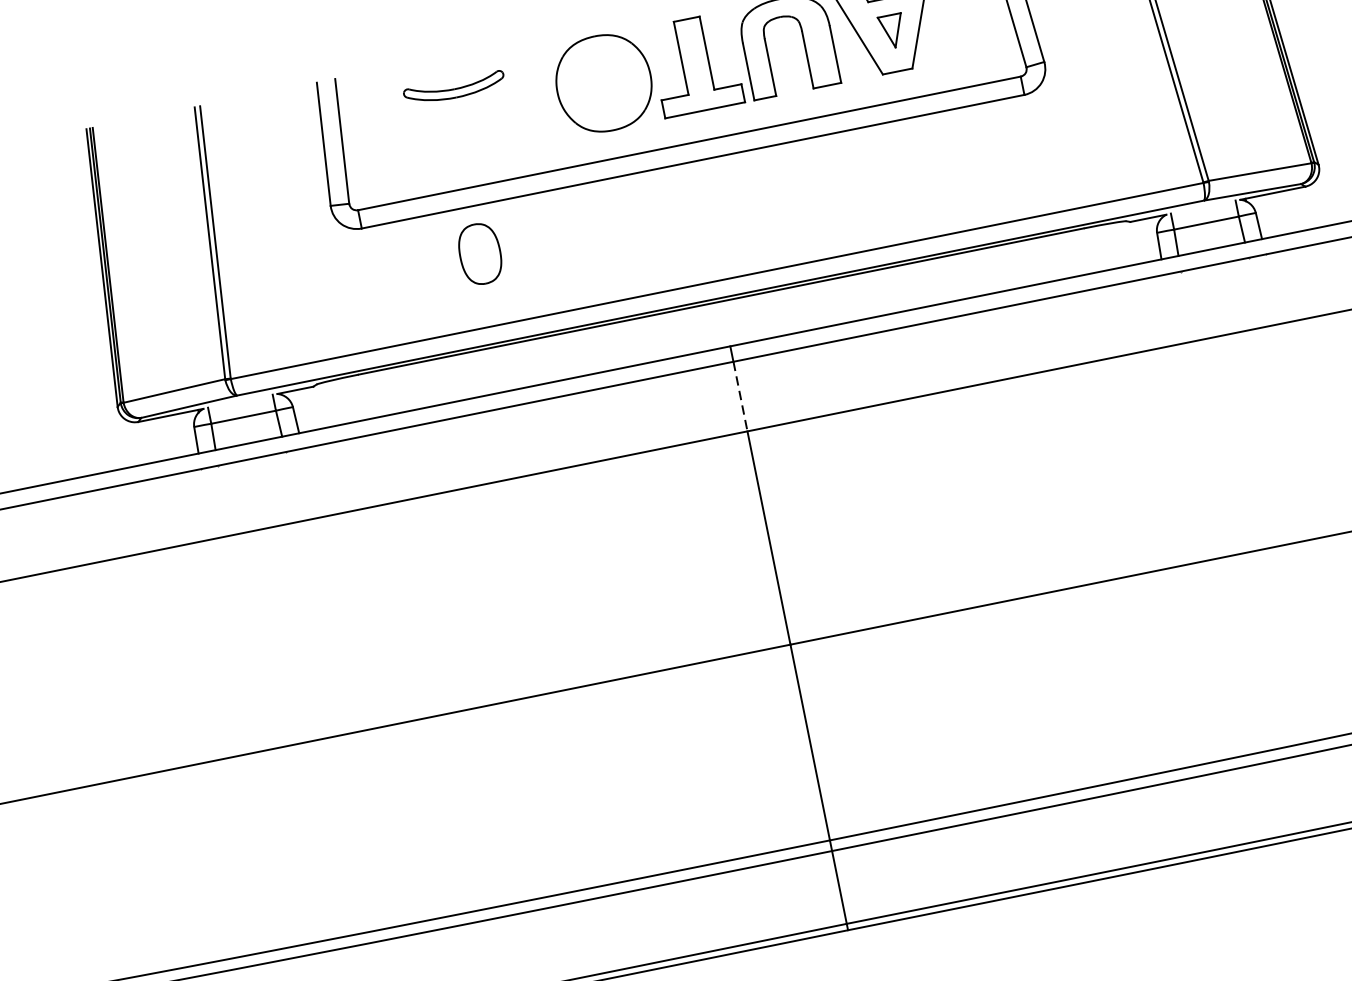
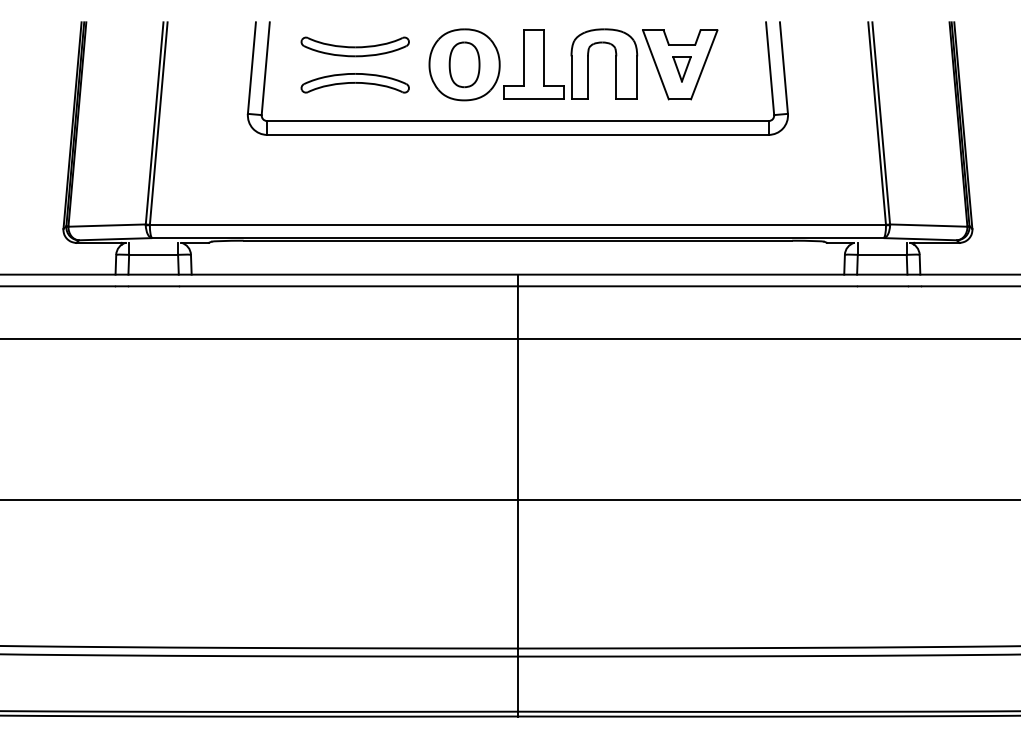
part: (453, 88) -> (354, 46), size x1.43
part: (463, 137) -> (354, 83), added
part: (480, 253) -> (464, 64), moved
line: (740, 397) -> (517, 313), dashed -> solid

